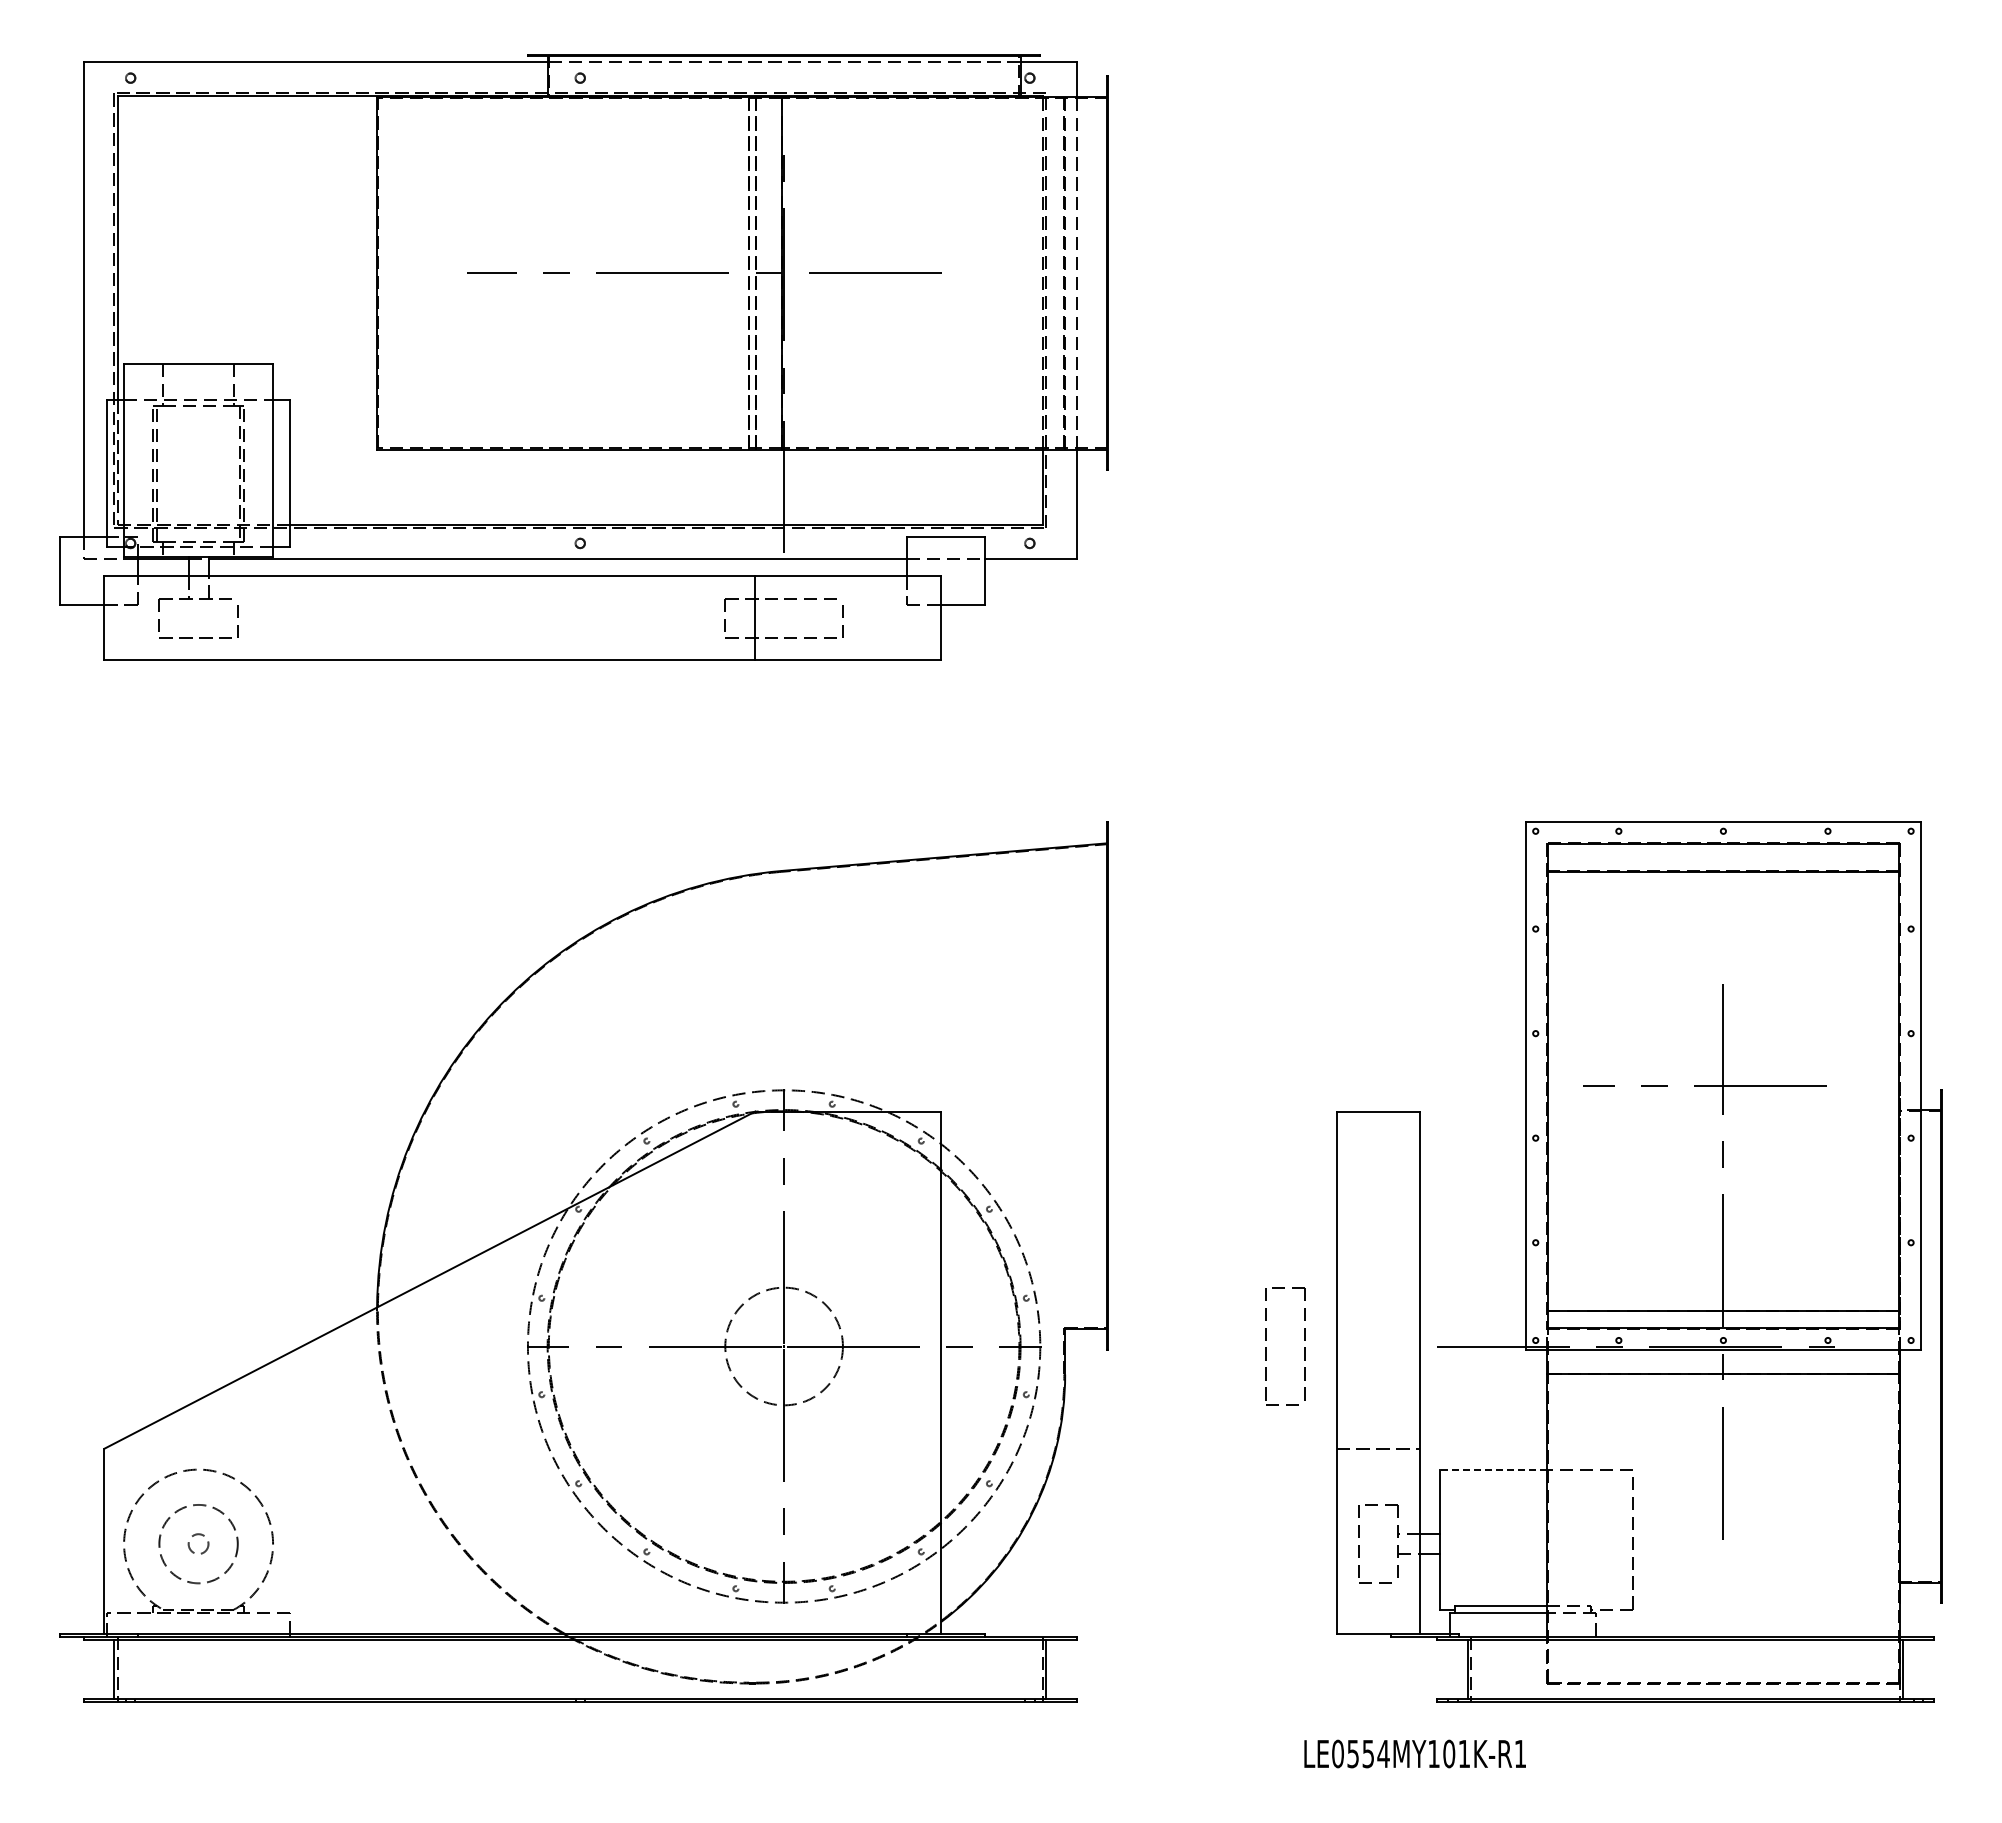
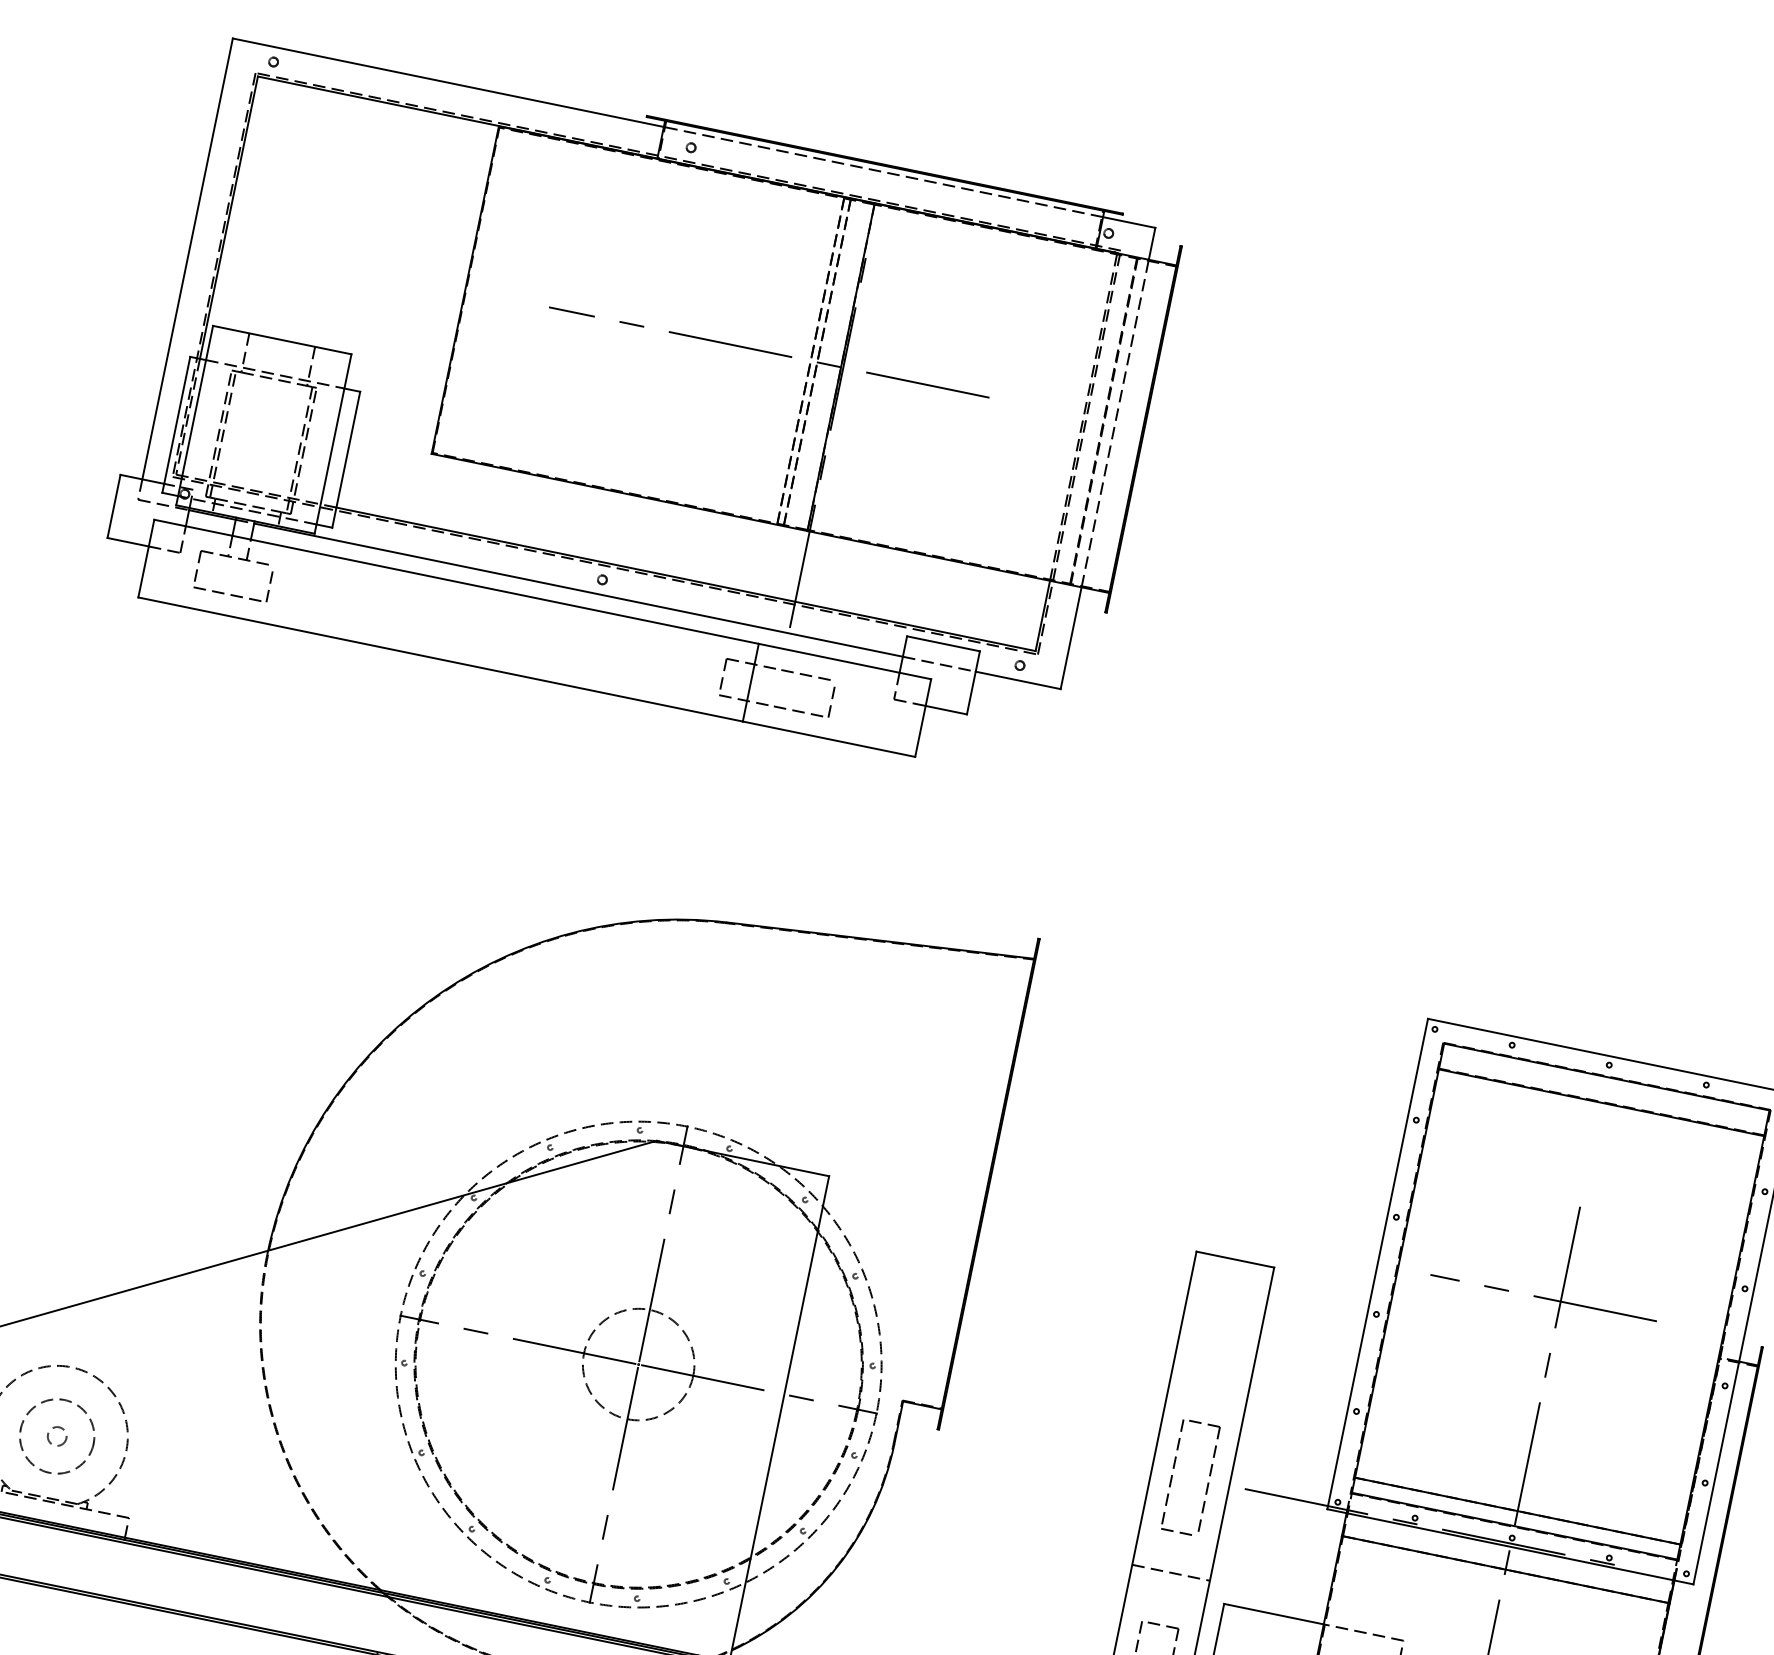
part: (1266, 1347) -> (1172, 1475), moved
line: (1493, 1469) -> (1274, 1614), dashed -> solid

